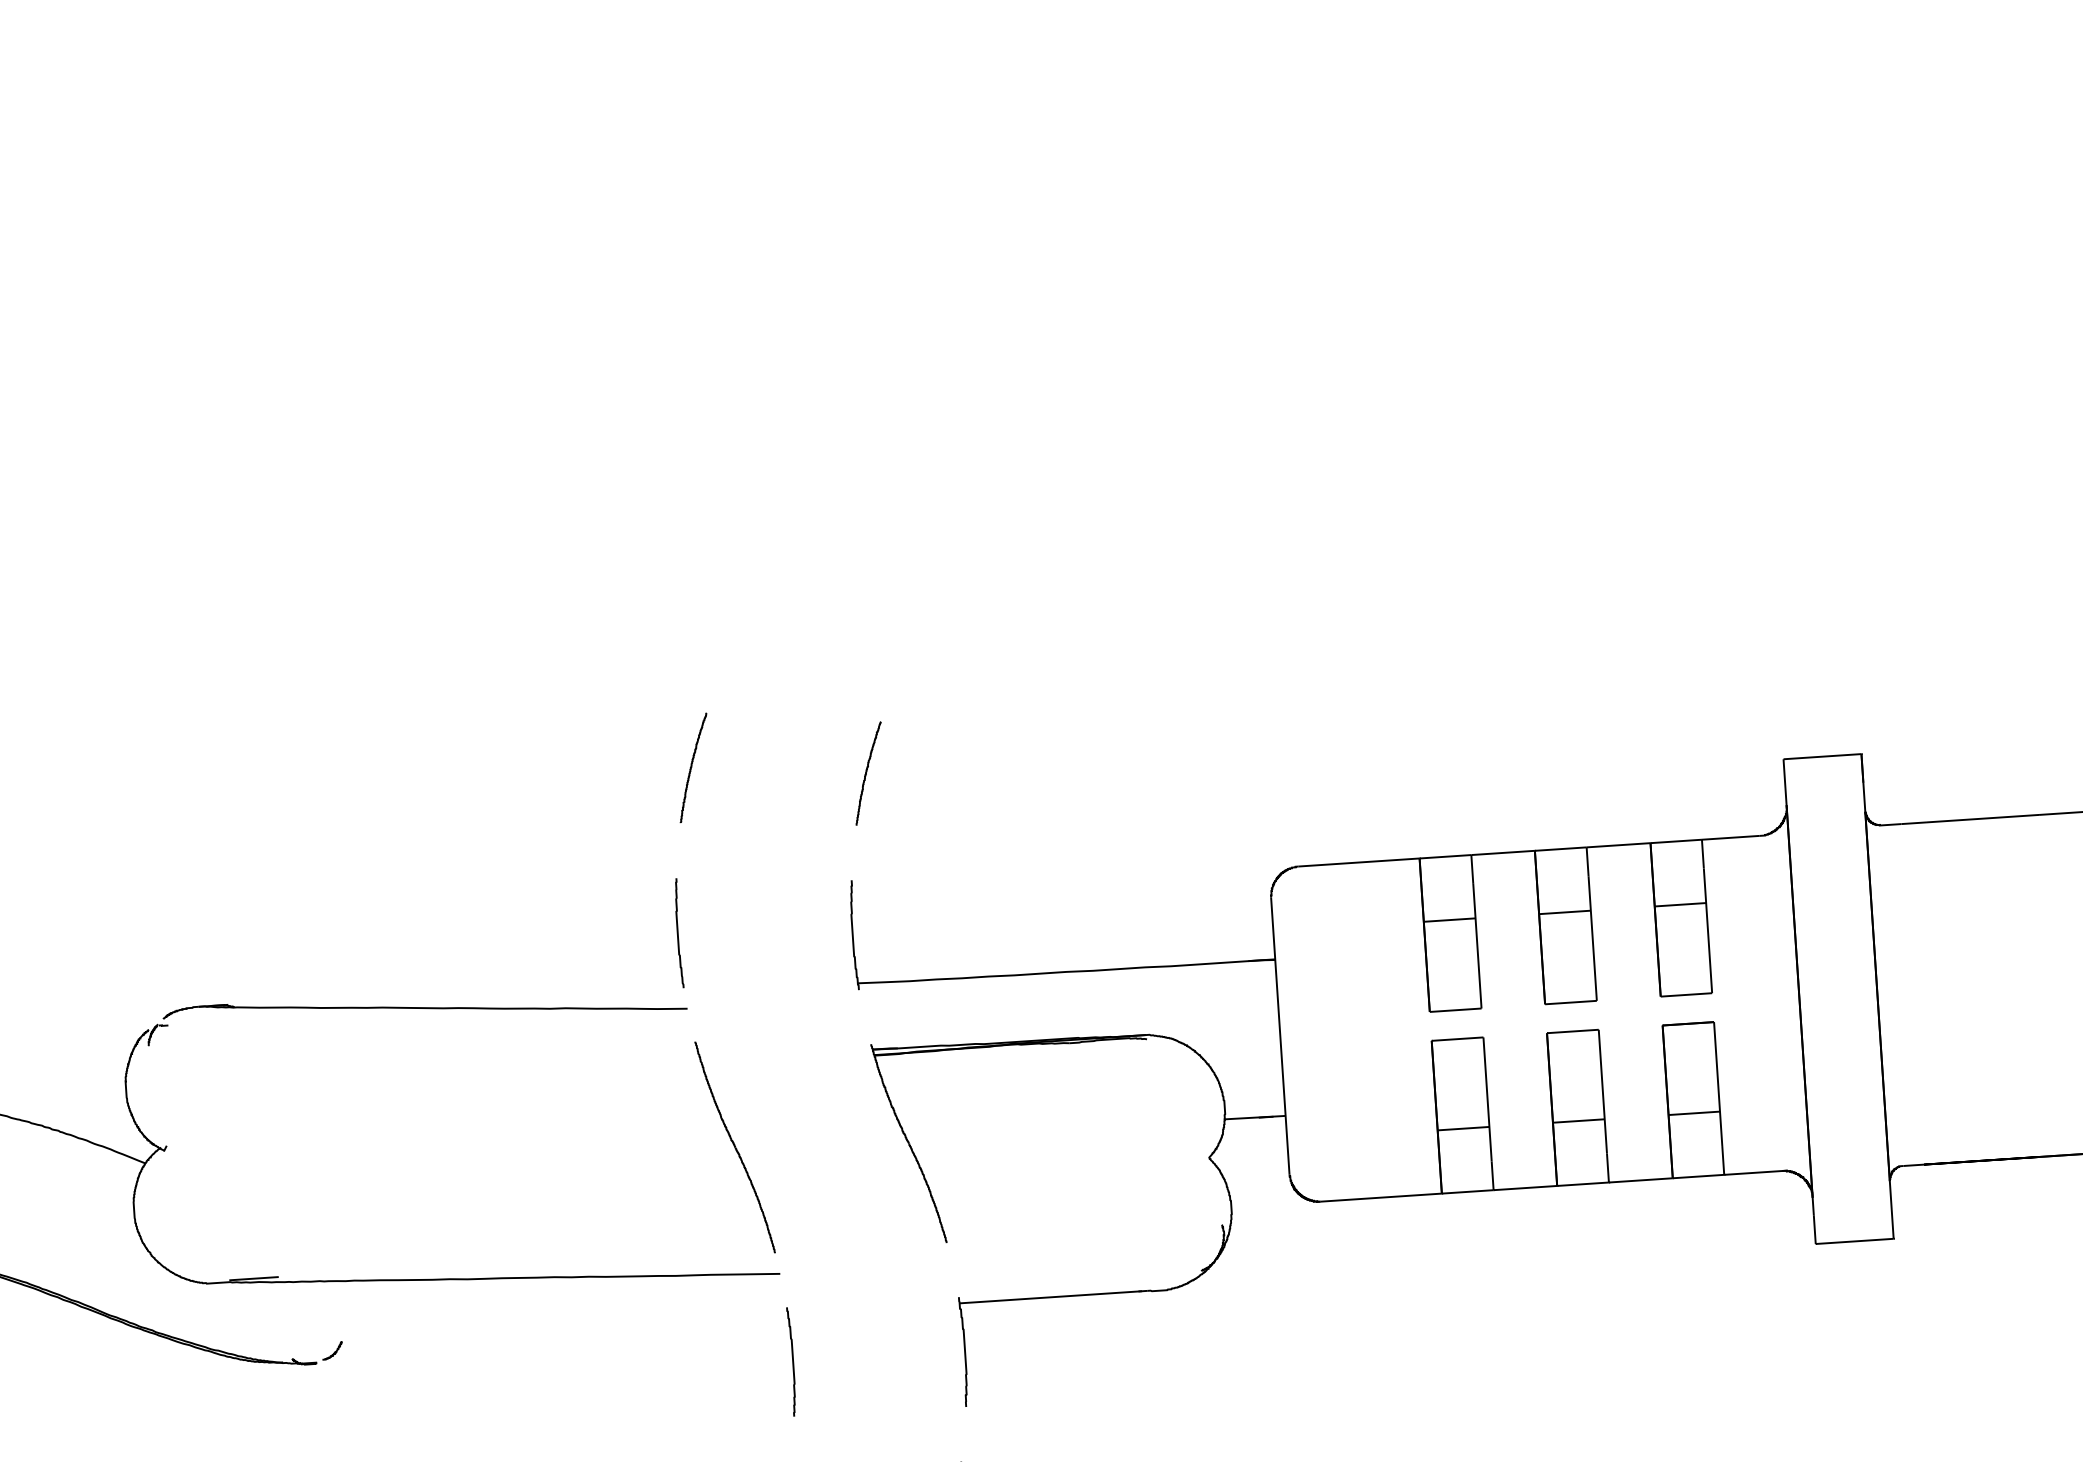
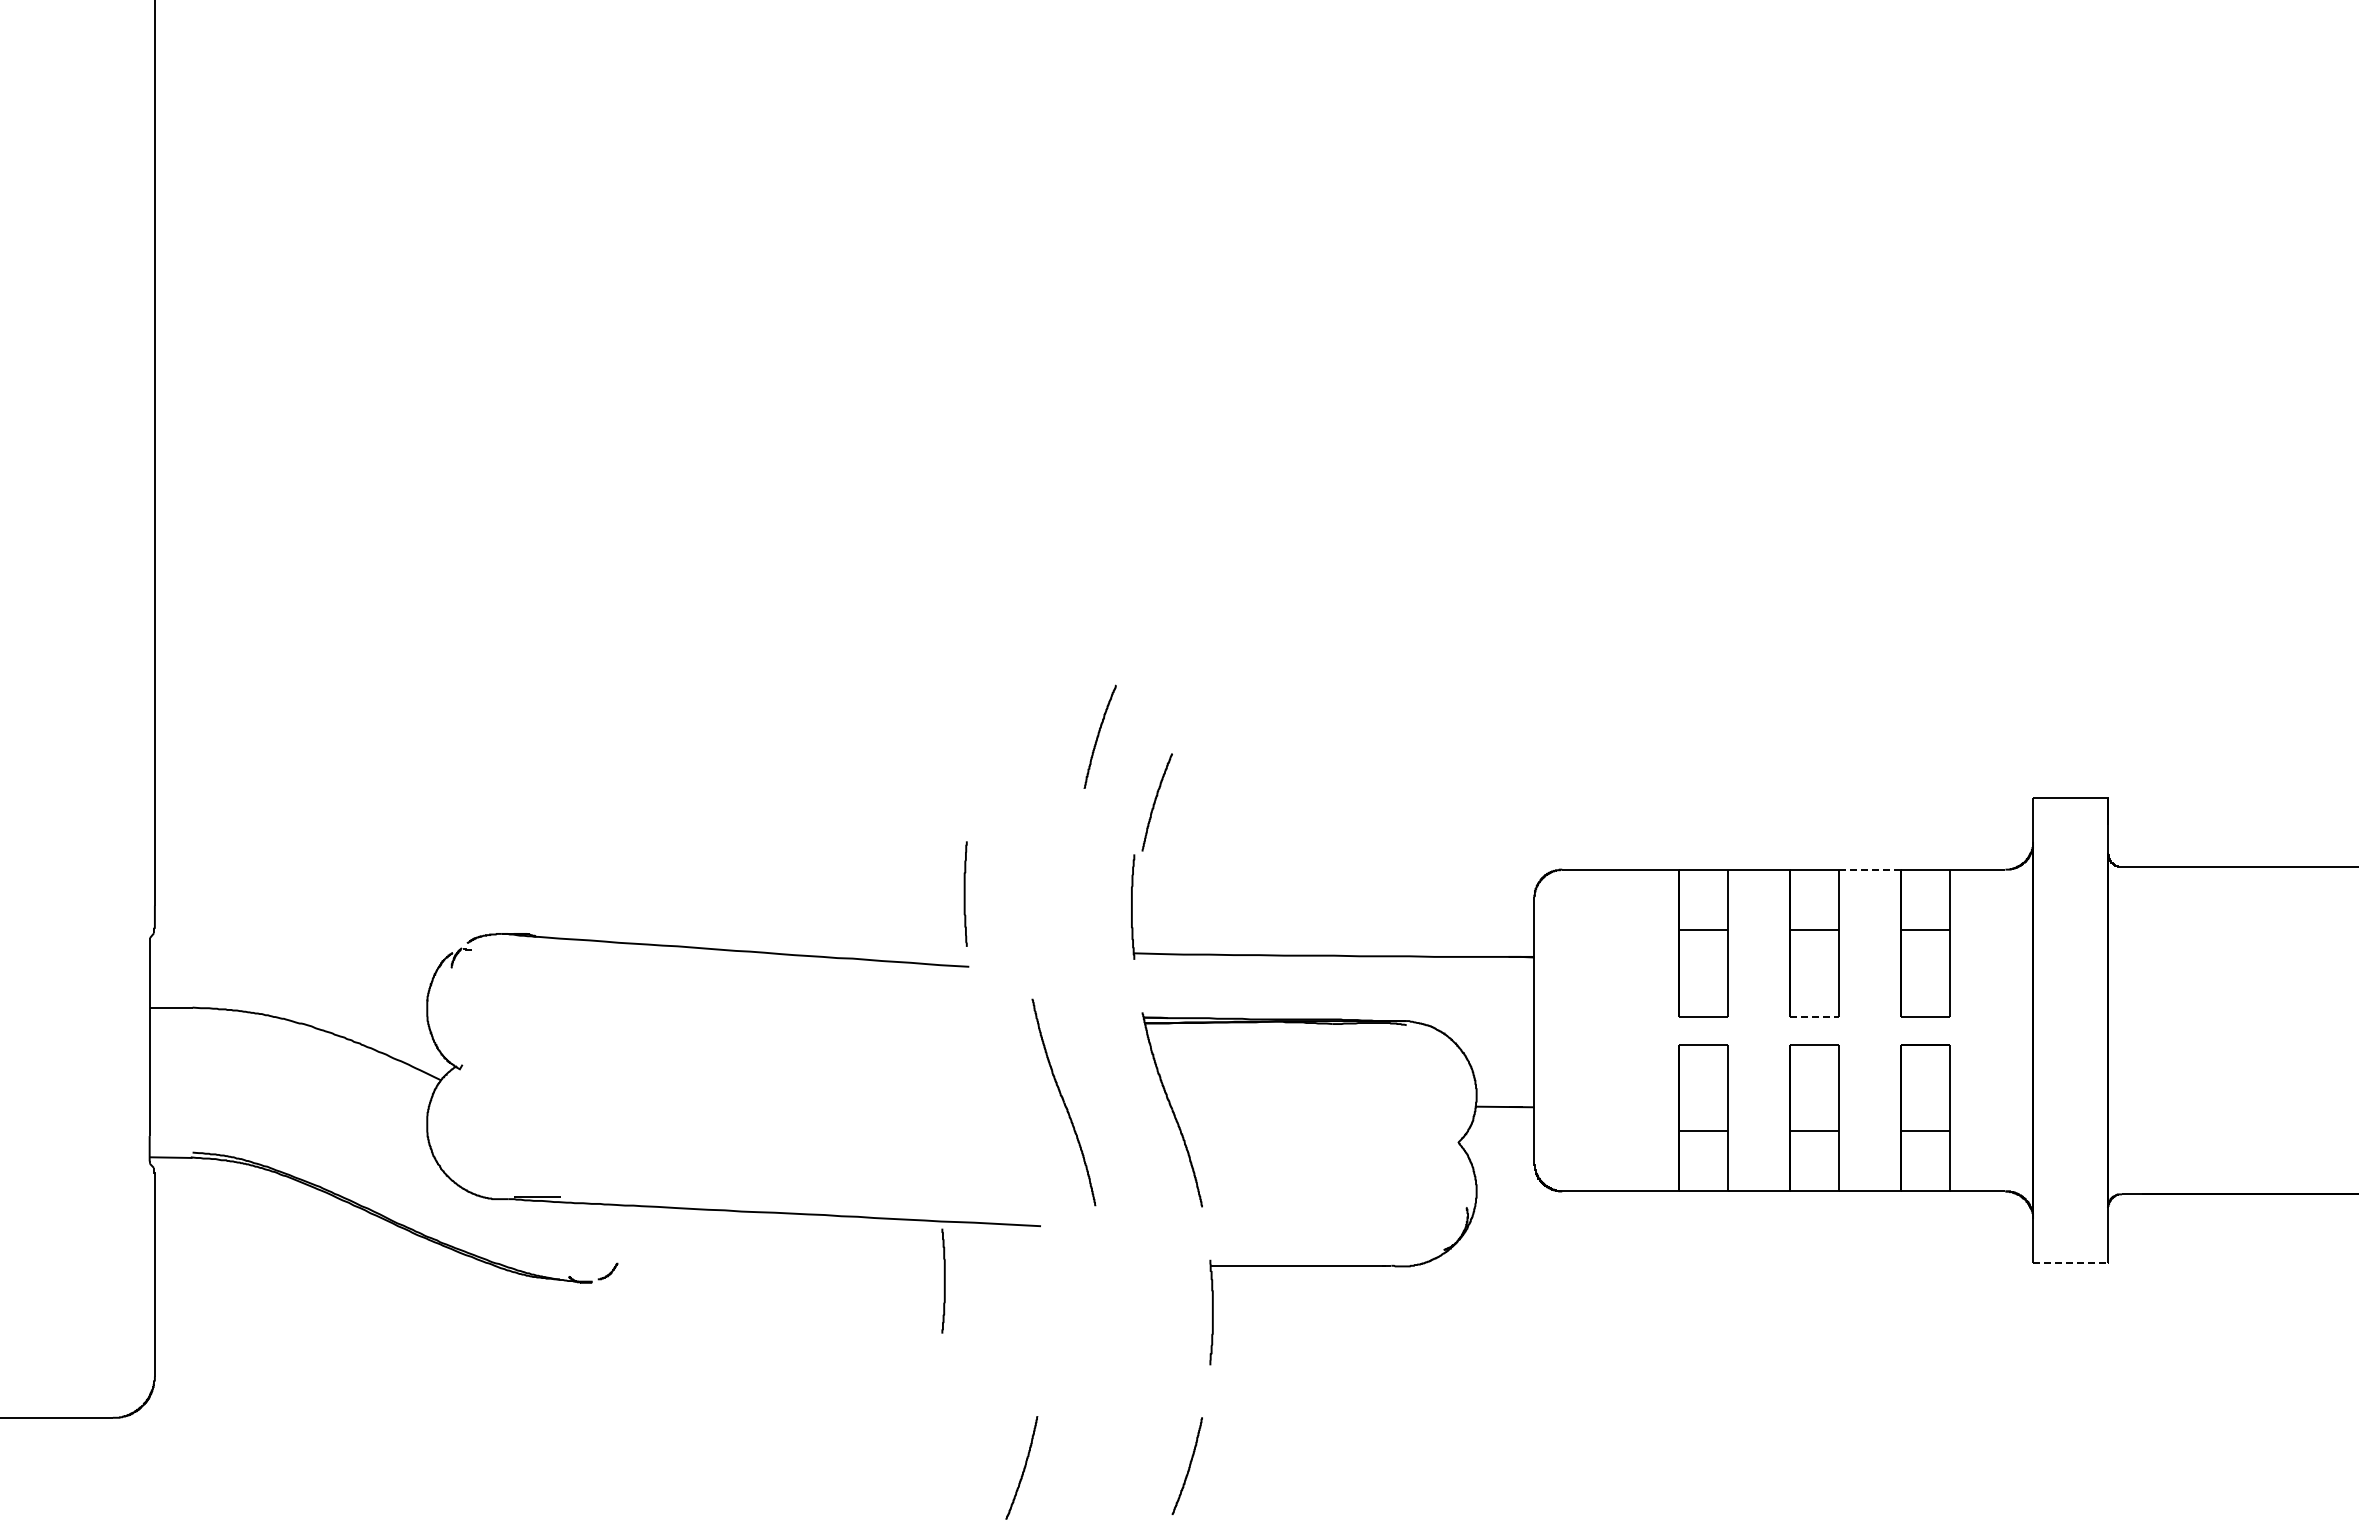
curve: (692, 767) -> (1099, 736), moved
curve: (866, 773) -> (1155, 802), moved
line: (1618, 845) -> (1869, 869), solid -> dashed
line: (1571, 1003) -> (1814, 1017), solid -> dashed
part: (734, 1147) -> (1063, 1102), moved
line: (1854, 1241) -> (2070, 1263), solid -> dashed
curve: (791, 1361) -> (943, 1280), moved

